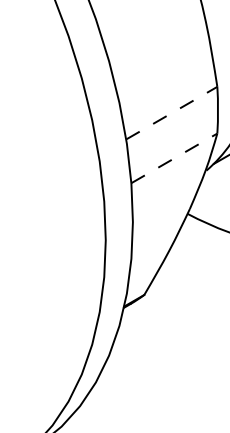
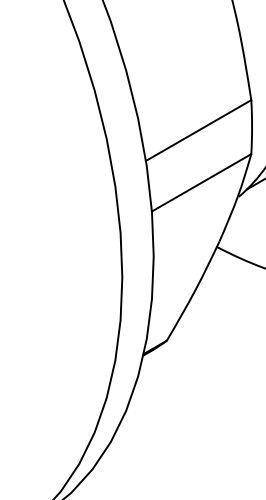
line: (171, 113) -> (198, 130), dashed -> solid
line: (175, 158) -> (202, 182), dashed -> solid

